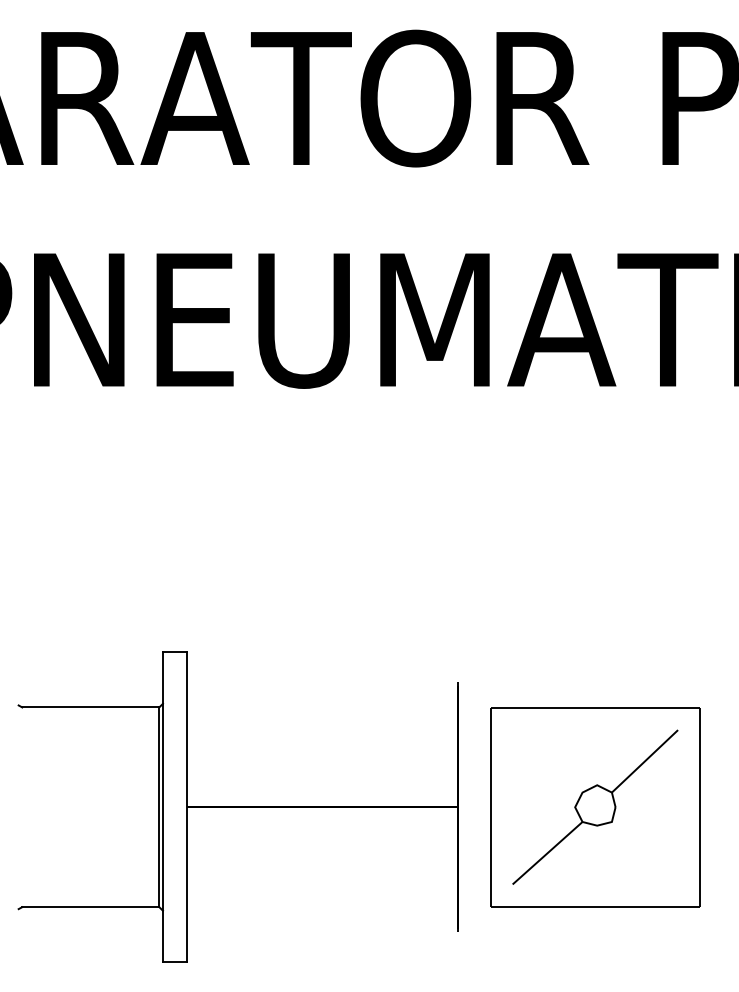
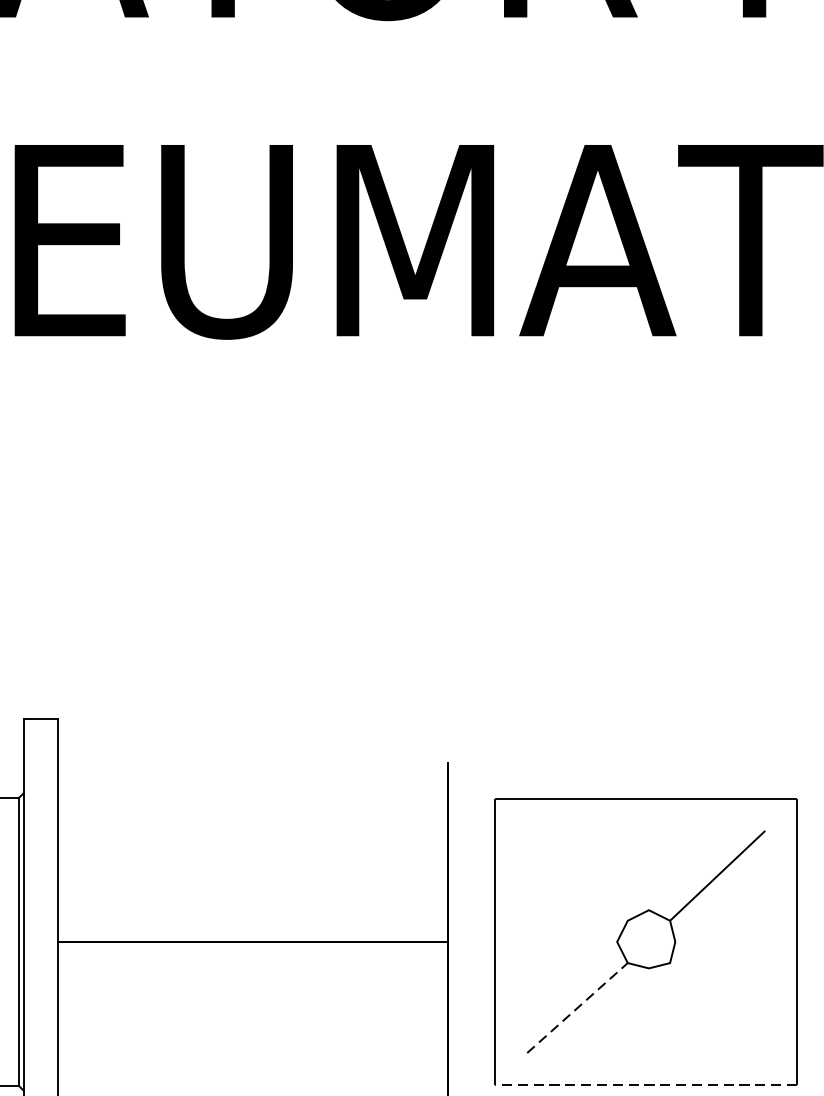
line: (547, 853) -> (577, 1008), solid -> dashed
line: (595, 906) -> (646, 1084), solid -> dashed

